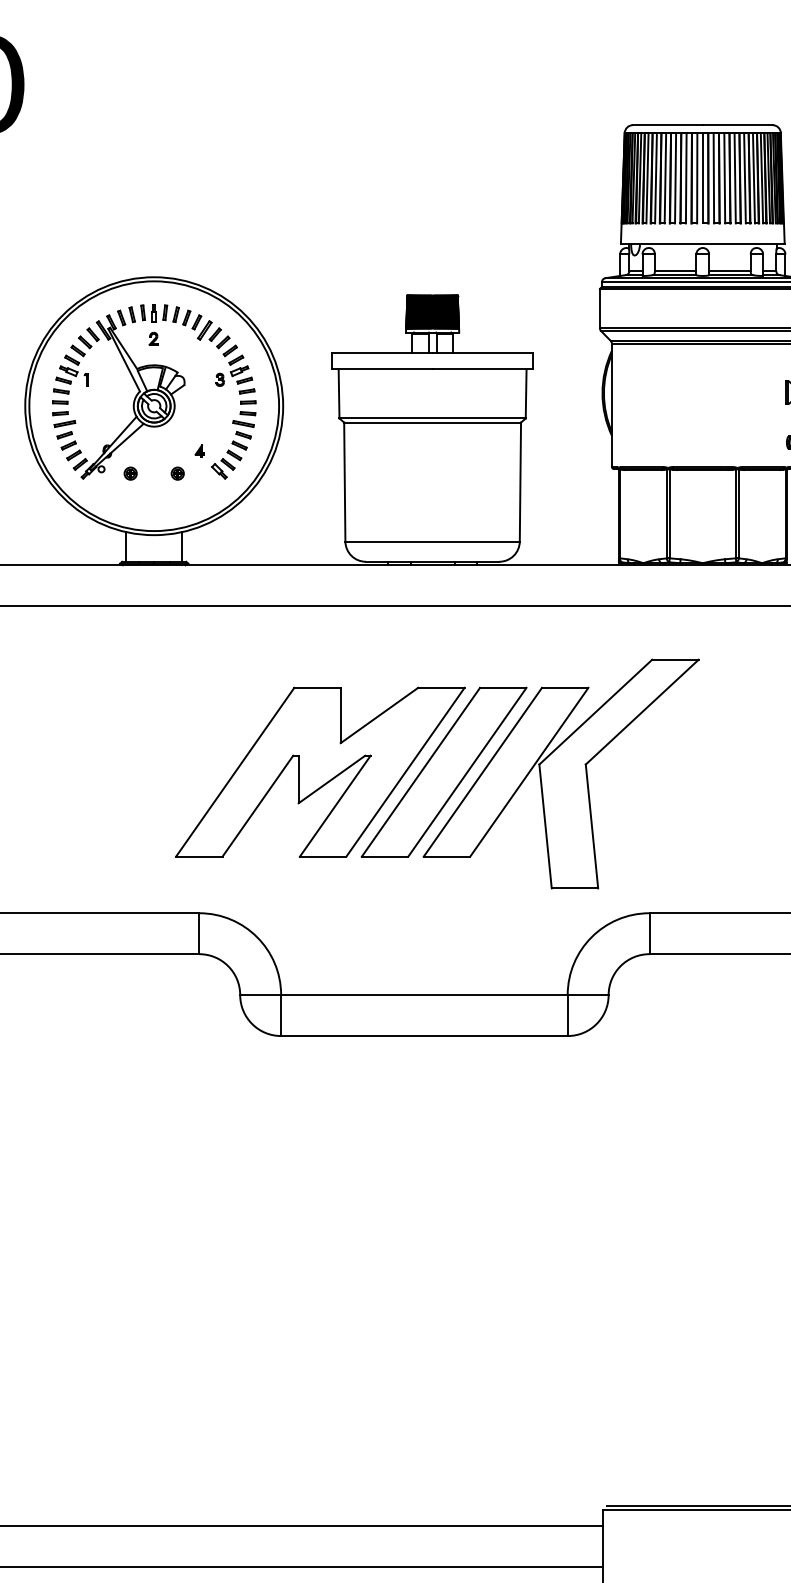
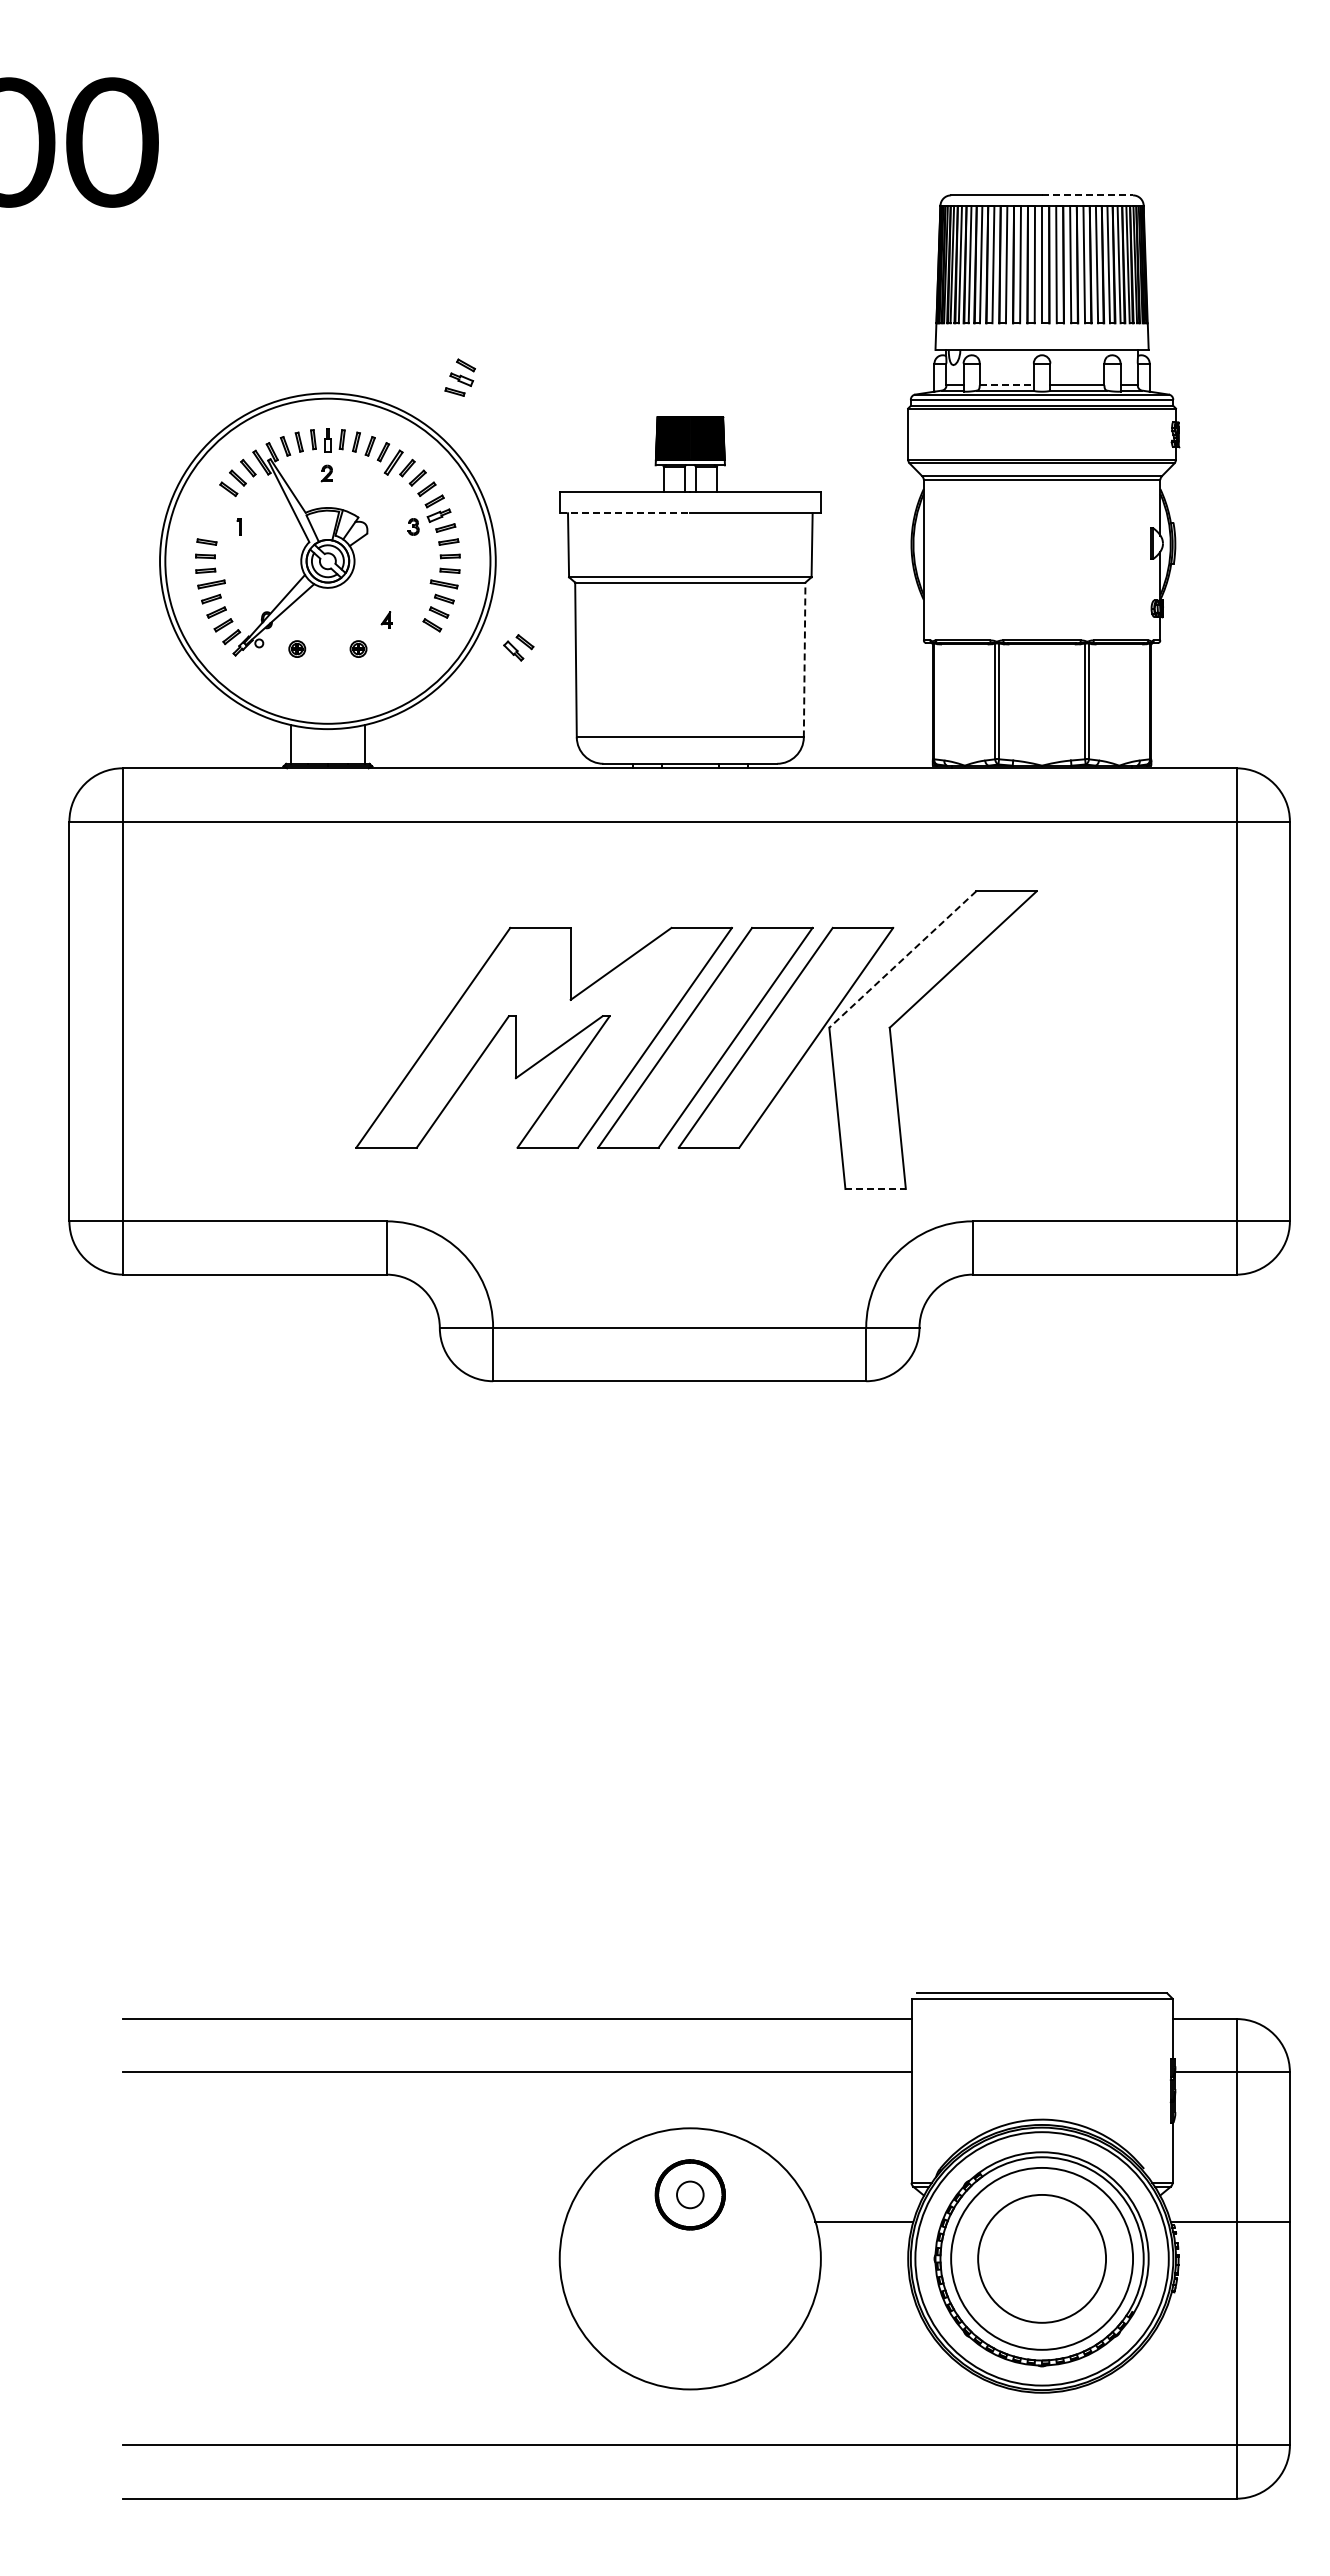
line: (738, 125) -> (1088, 195), solid -> dashed
line: (676, 271) -> (1007, 385), solid -> dashed
part: (67, 369) -> (459, 377), moved
line: (382, 369) -> (625, 513), solid -> dashed
part: (223, 468) -> (518, 647), moved
line: (520, 481) -> (804, 659), solid -> dashed
line: (595, 712) -> (902, 959), solid -> dashed
line: (575, 888) -> (876, 1189), solid -> dashed

